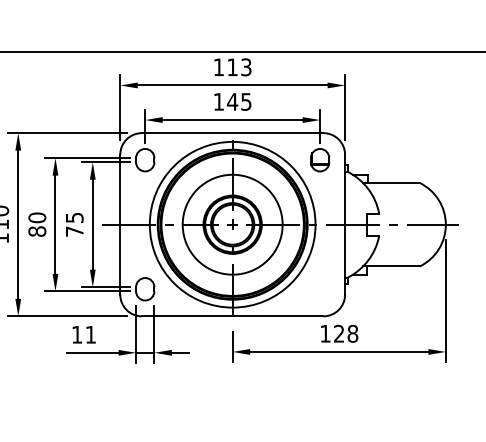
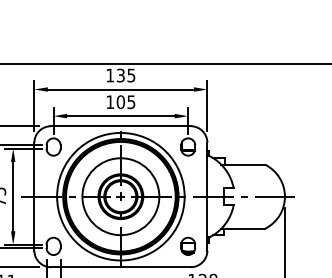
text: (239, 67) -> (126, 75), 113 -> 135
text: (232, 101) -> (120, 101), 145 -> 105
part: (320, 289) -> (188, 246), added

